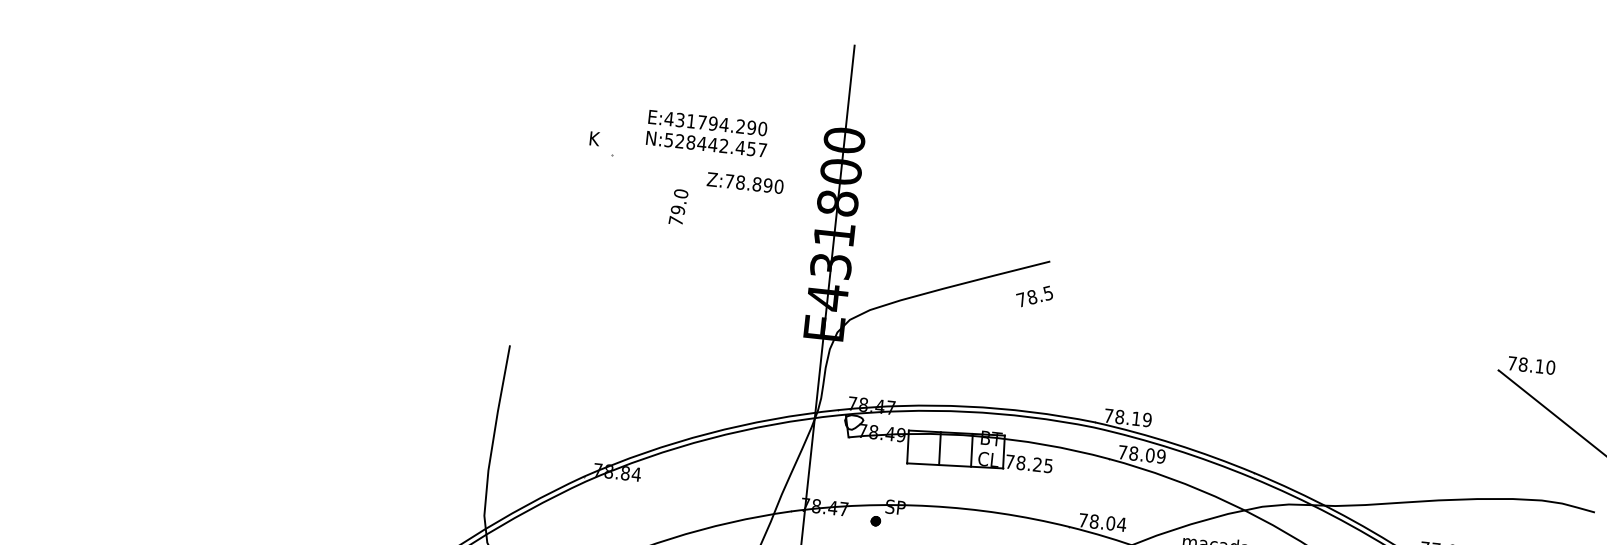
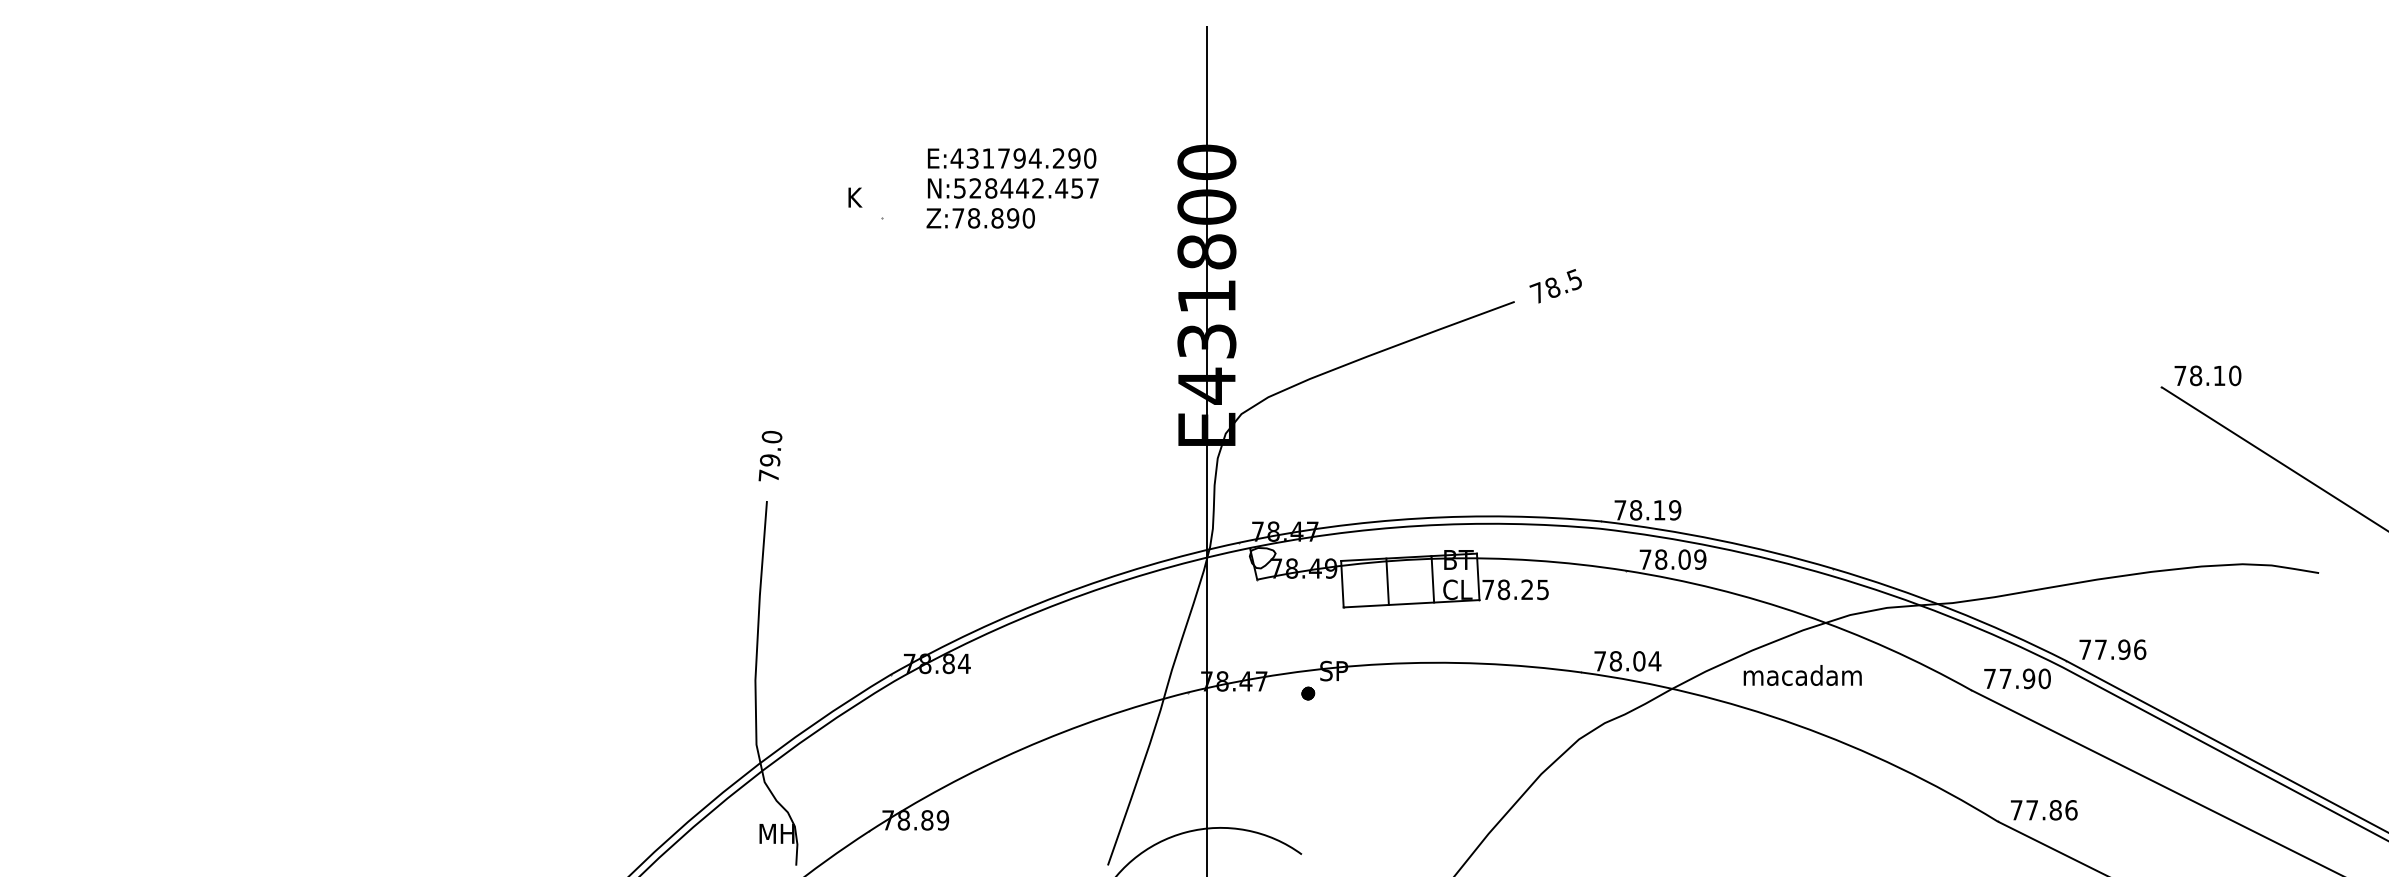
text: (745, 183) -> (980, 218), moved
text: (678, 207) -> (770, 456), moved
text: (1034, 296) -> (1555, 286), moved

